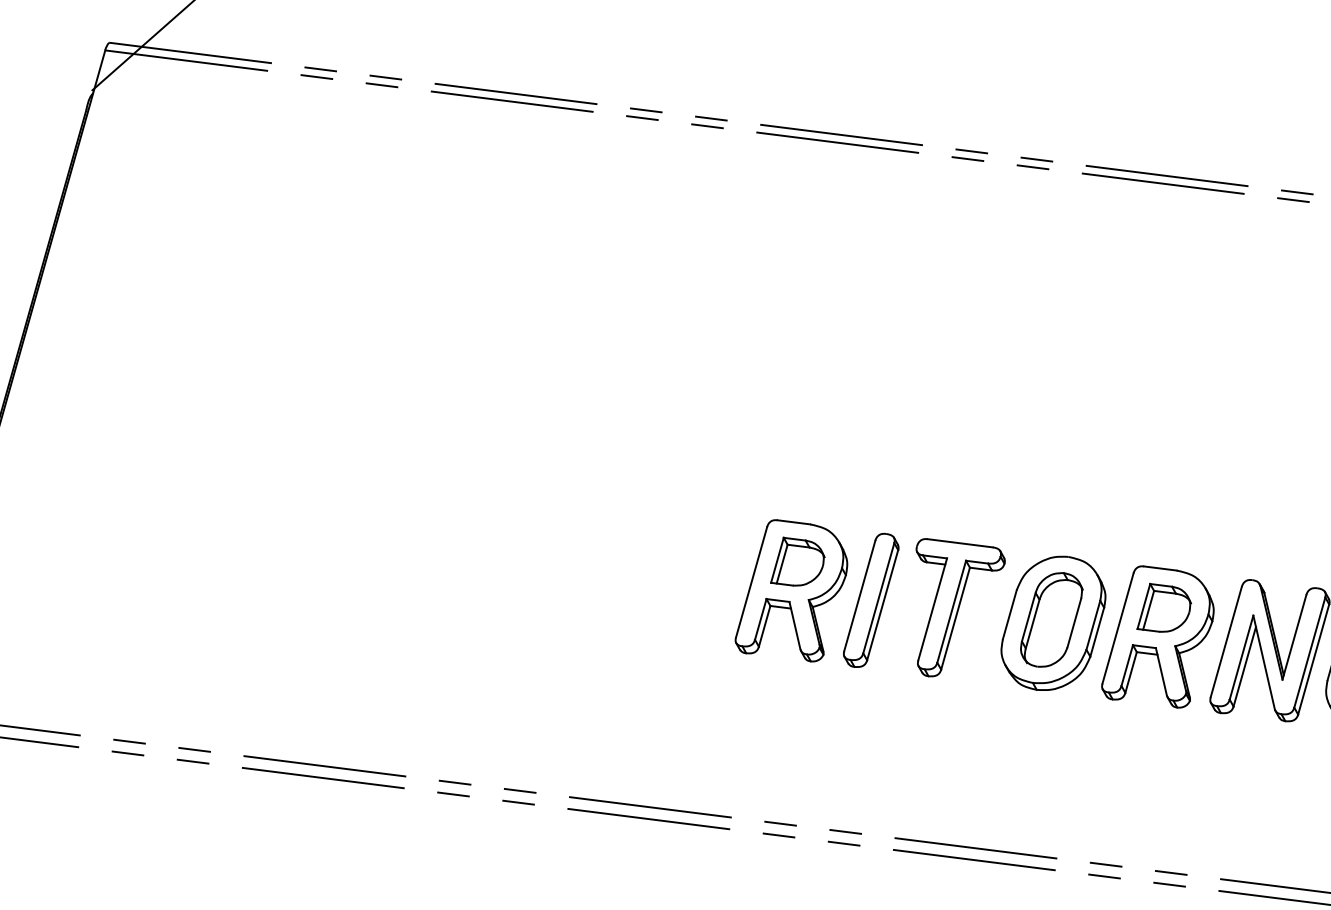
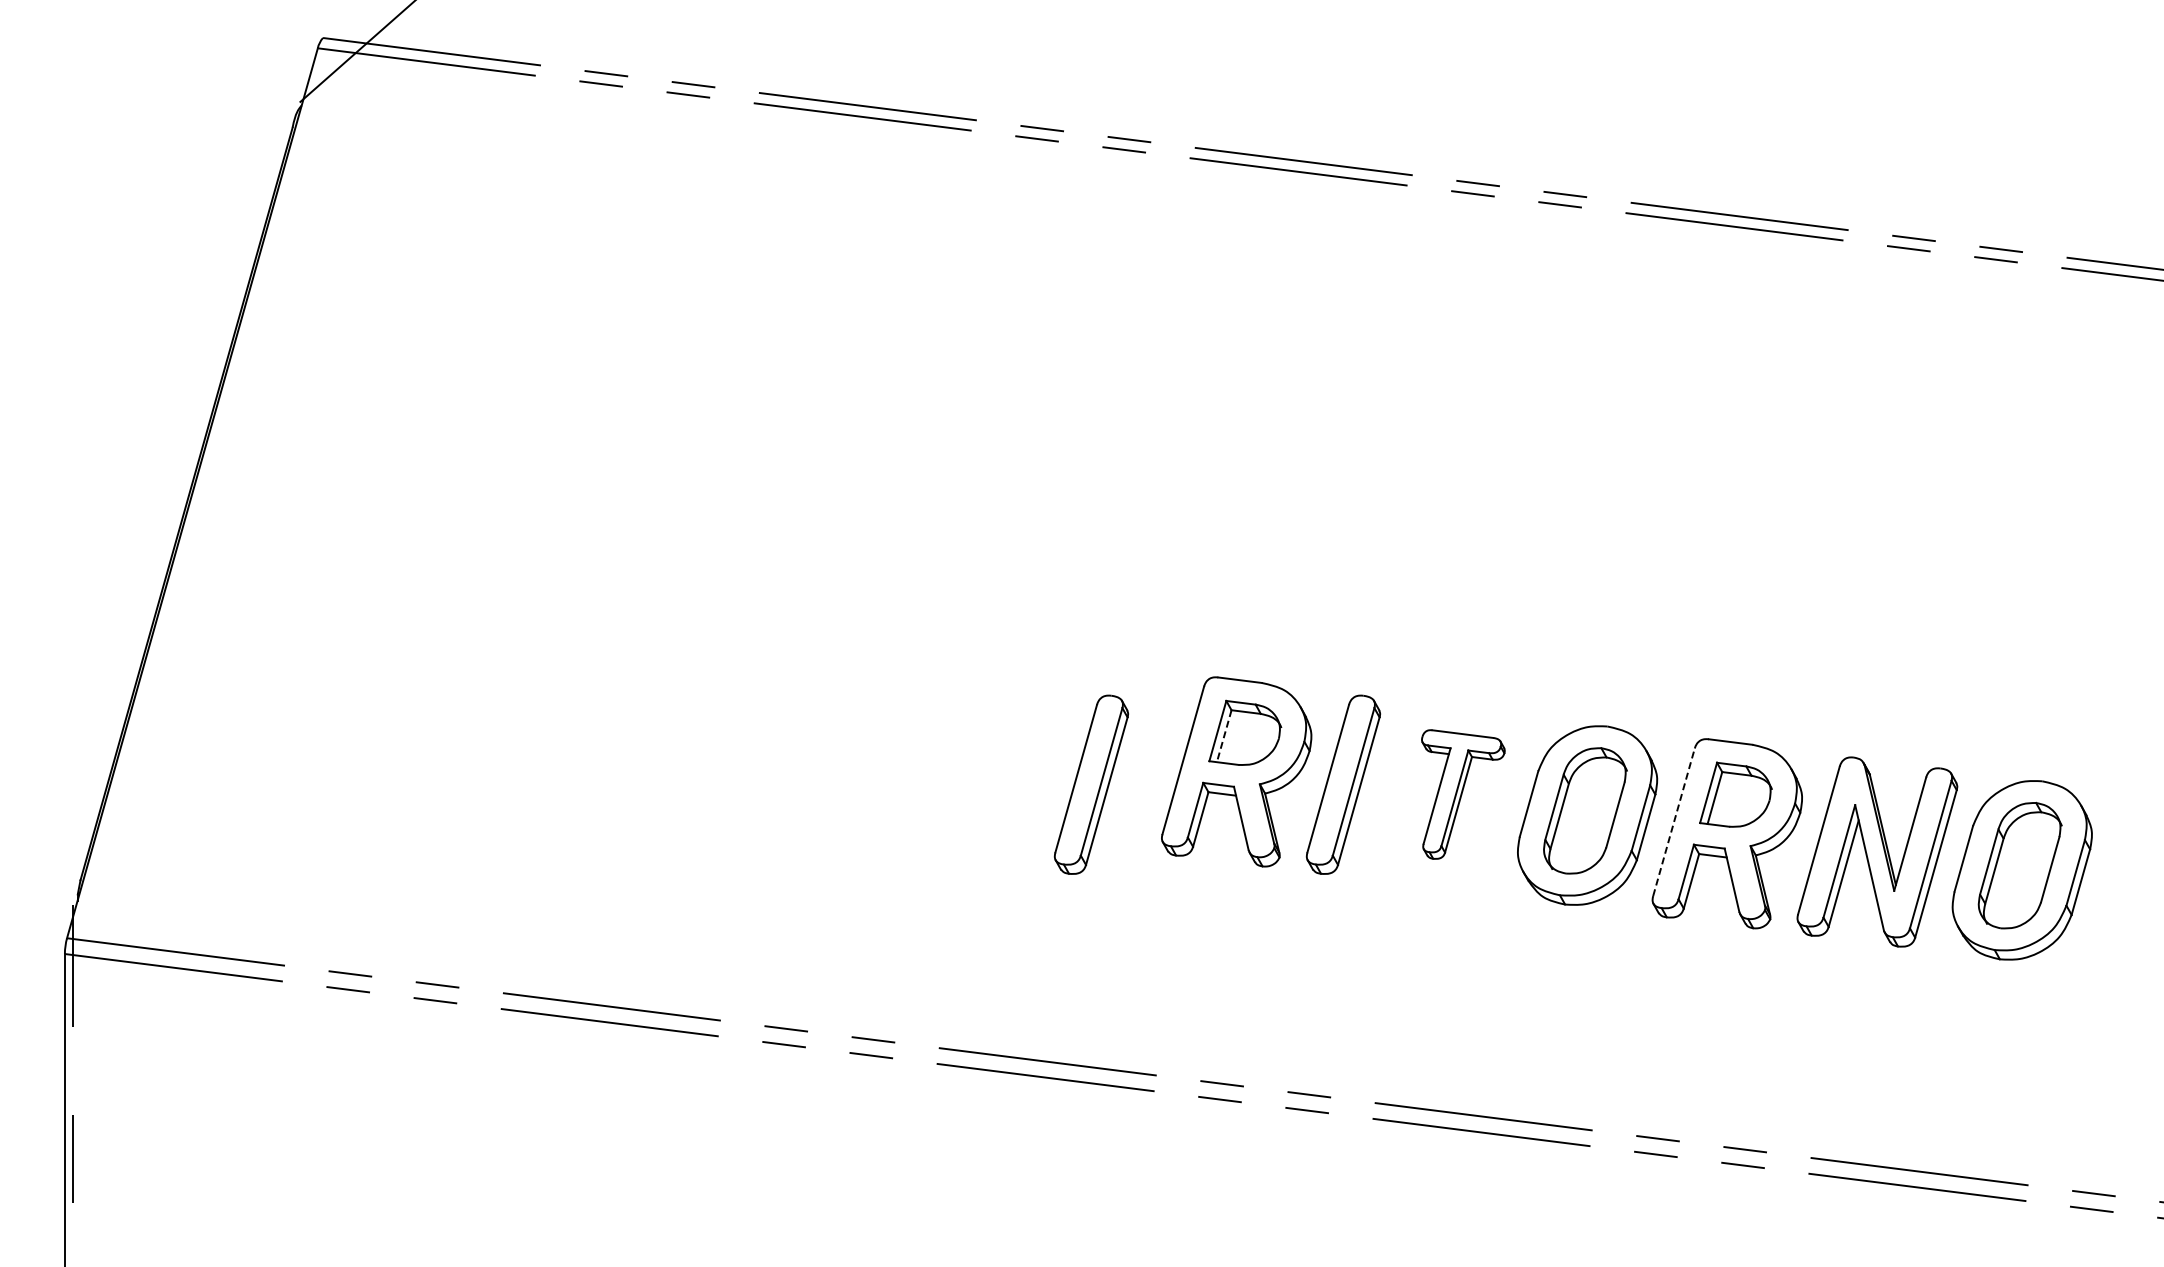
line: (782, 564) -> (1224, 736), solid -> dashed
part: (682, 600) -> (1090, 784), added
part: (960, 607) -> (1463, 794), size x0.7
line: (1118, 628) -> (1674, 822), solid -> dashed

